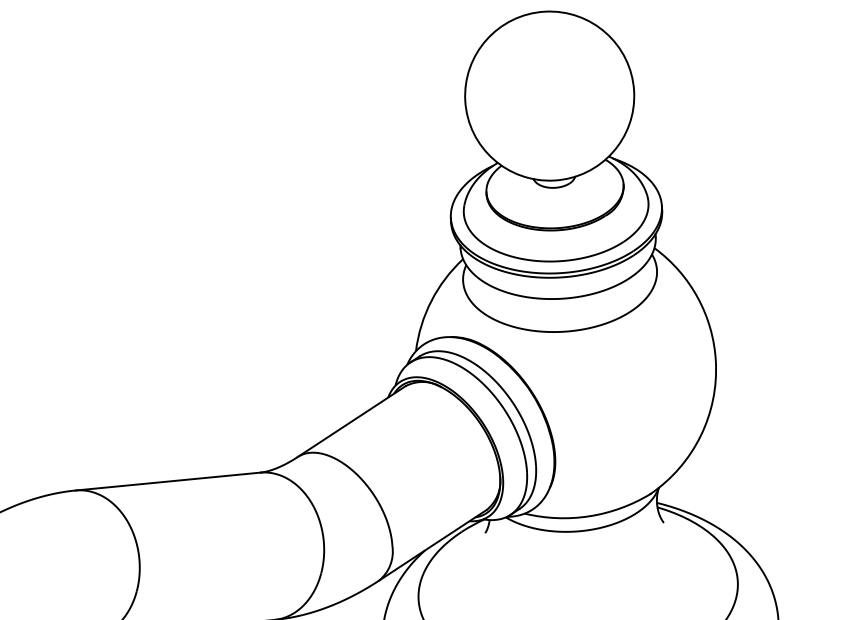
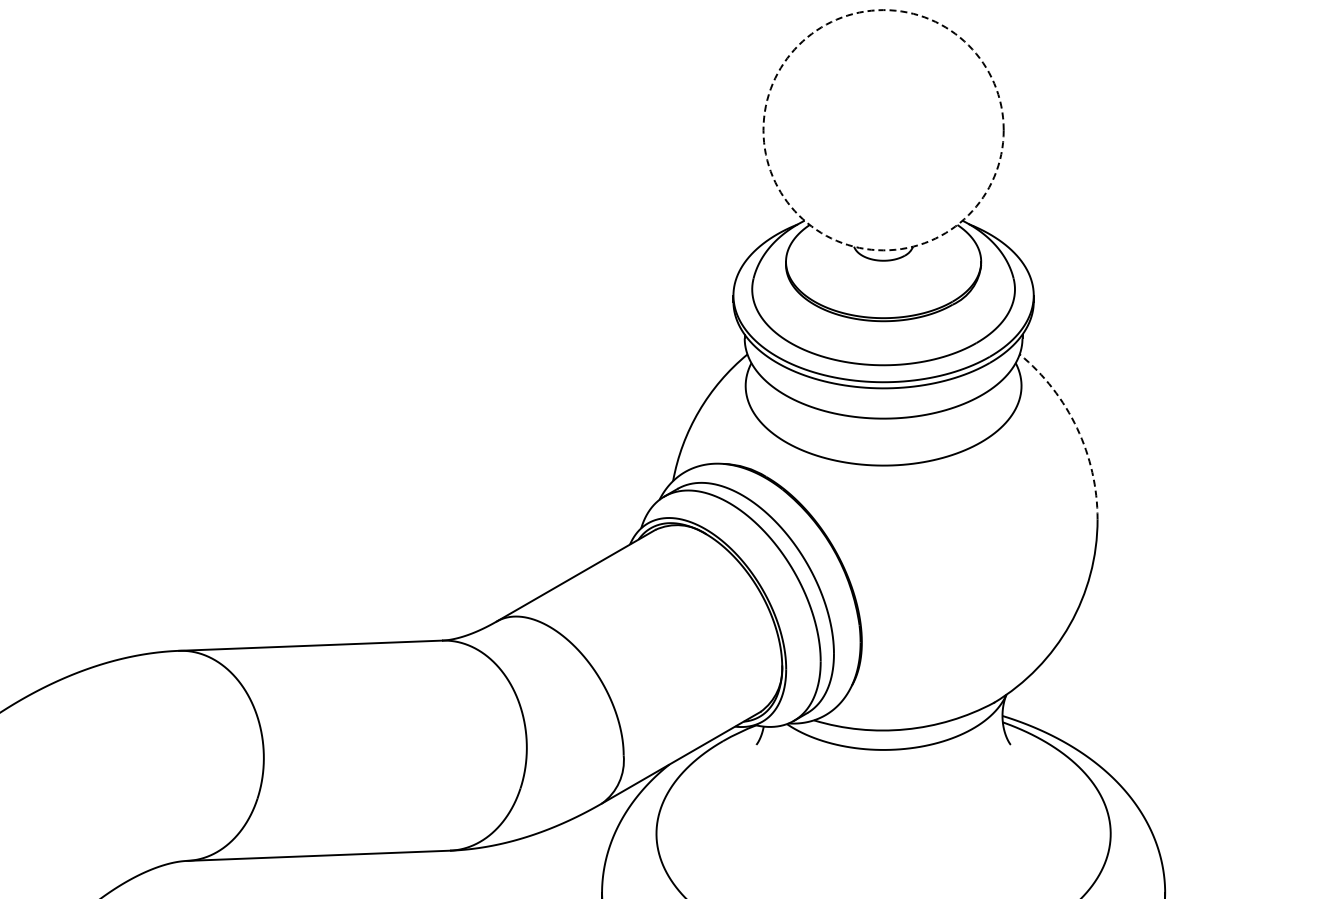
circle: (549, 96) -> (883, 130), solid -> dashed
arc: (698, 297) -> (1077, 428), solid -> dashed

